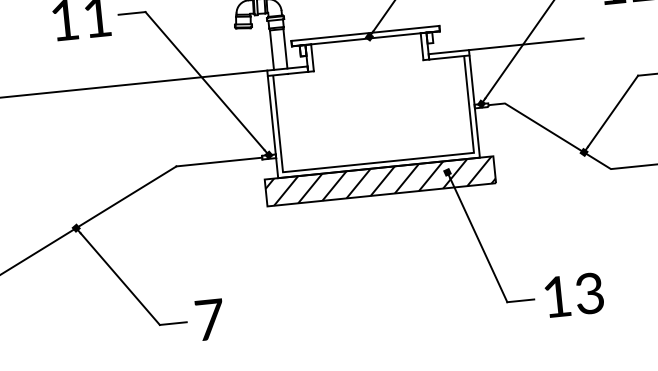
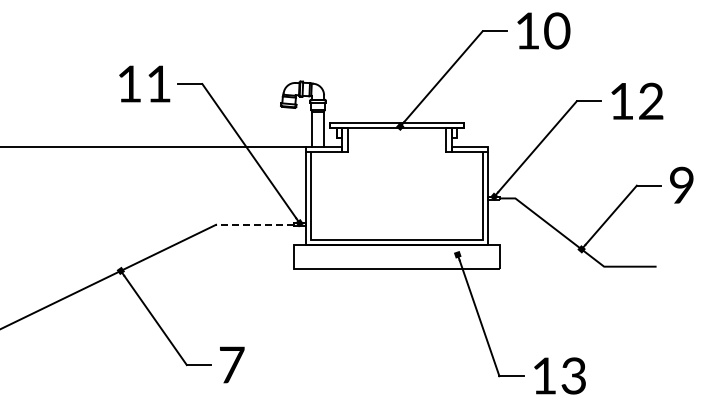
line: (525, 44) -> (539, 147), removed
line: (219, 161) -> (254, 224), solid -> dashed
hatch: (379, 181) -> (396, 256), removed

